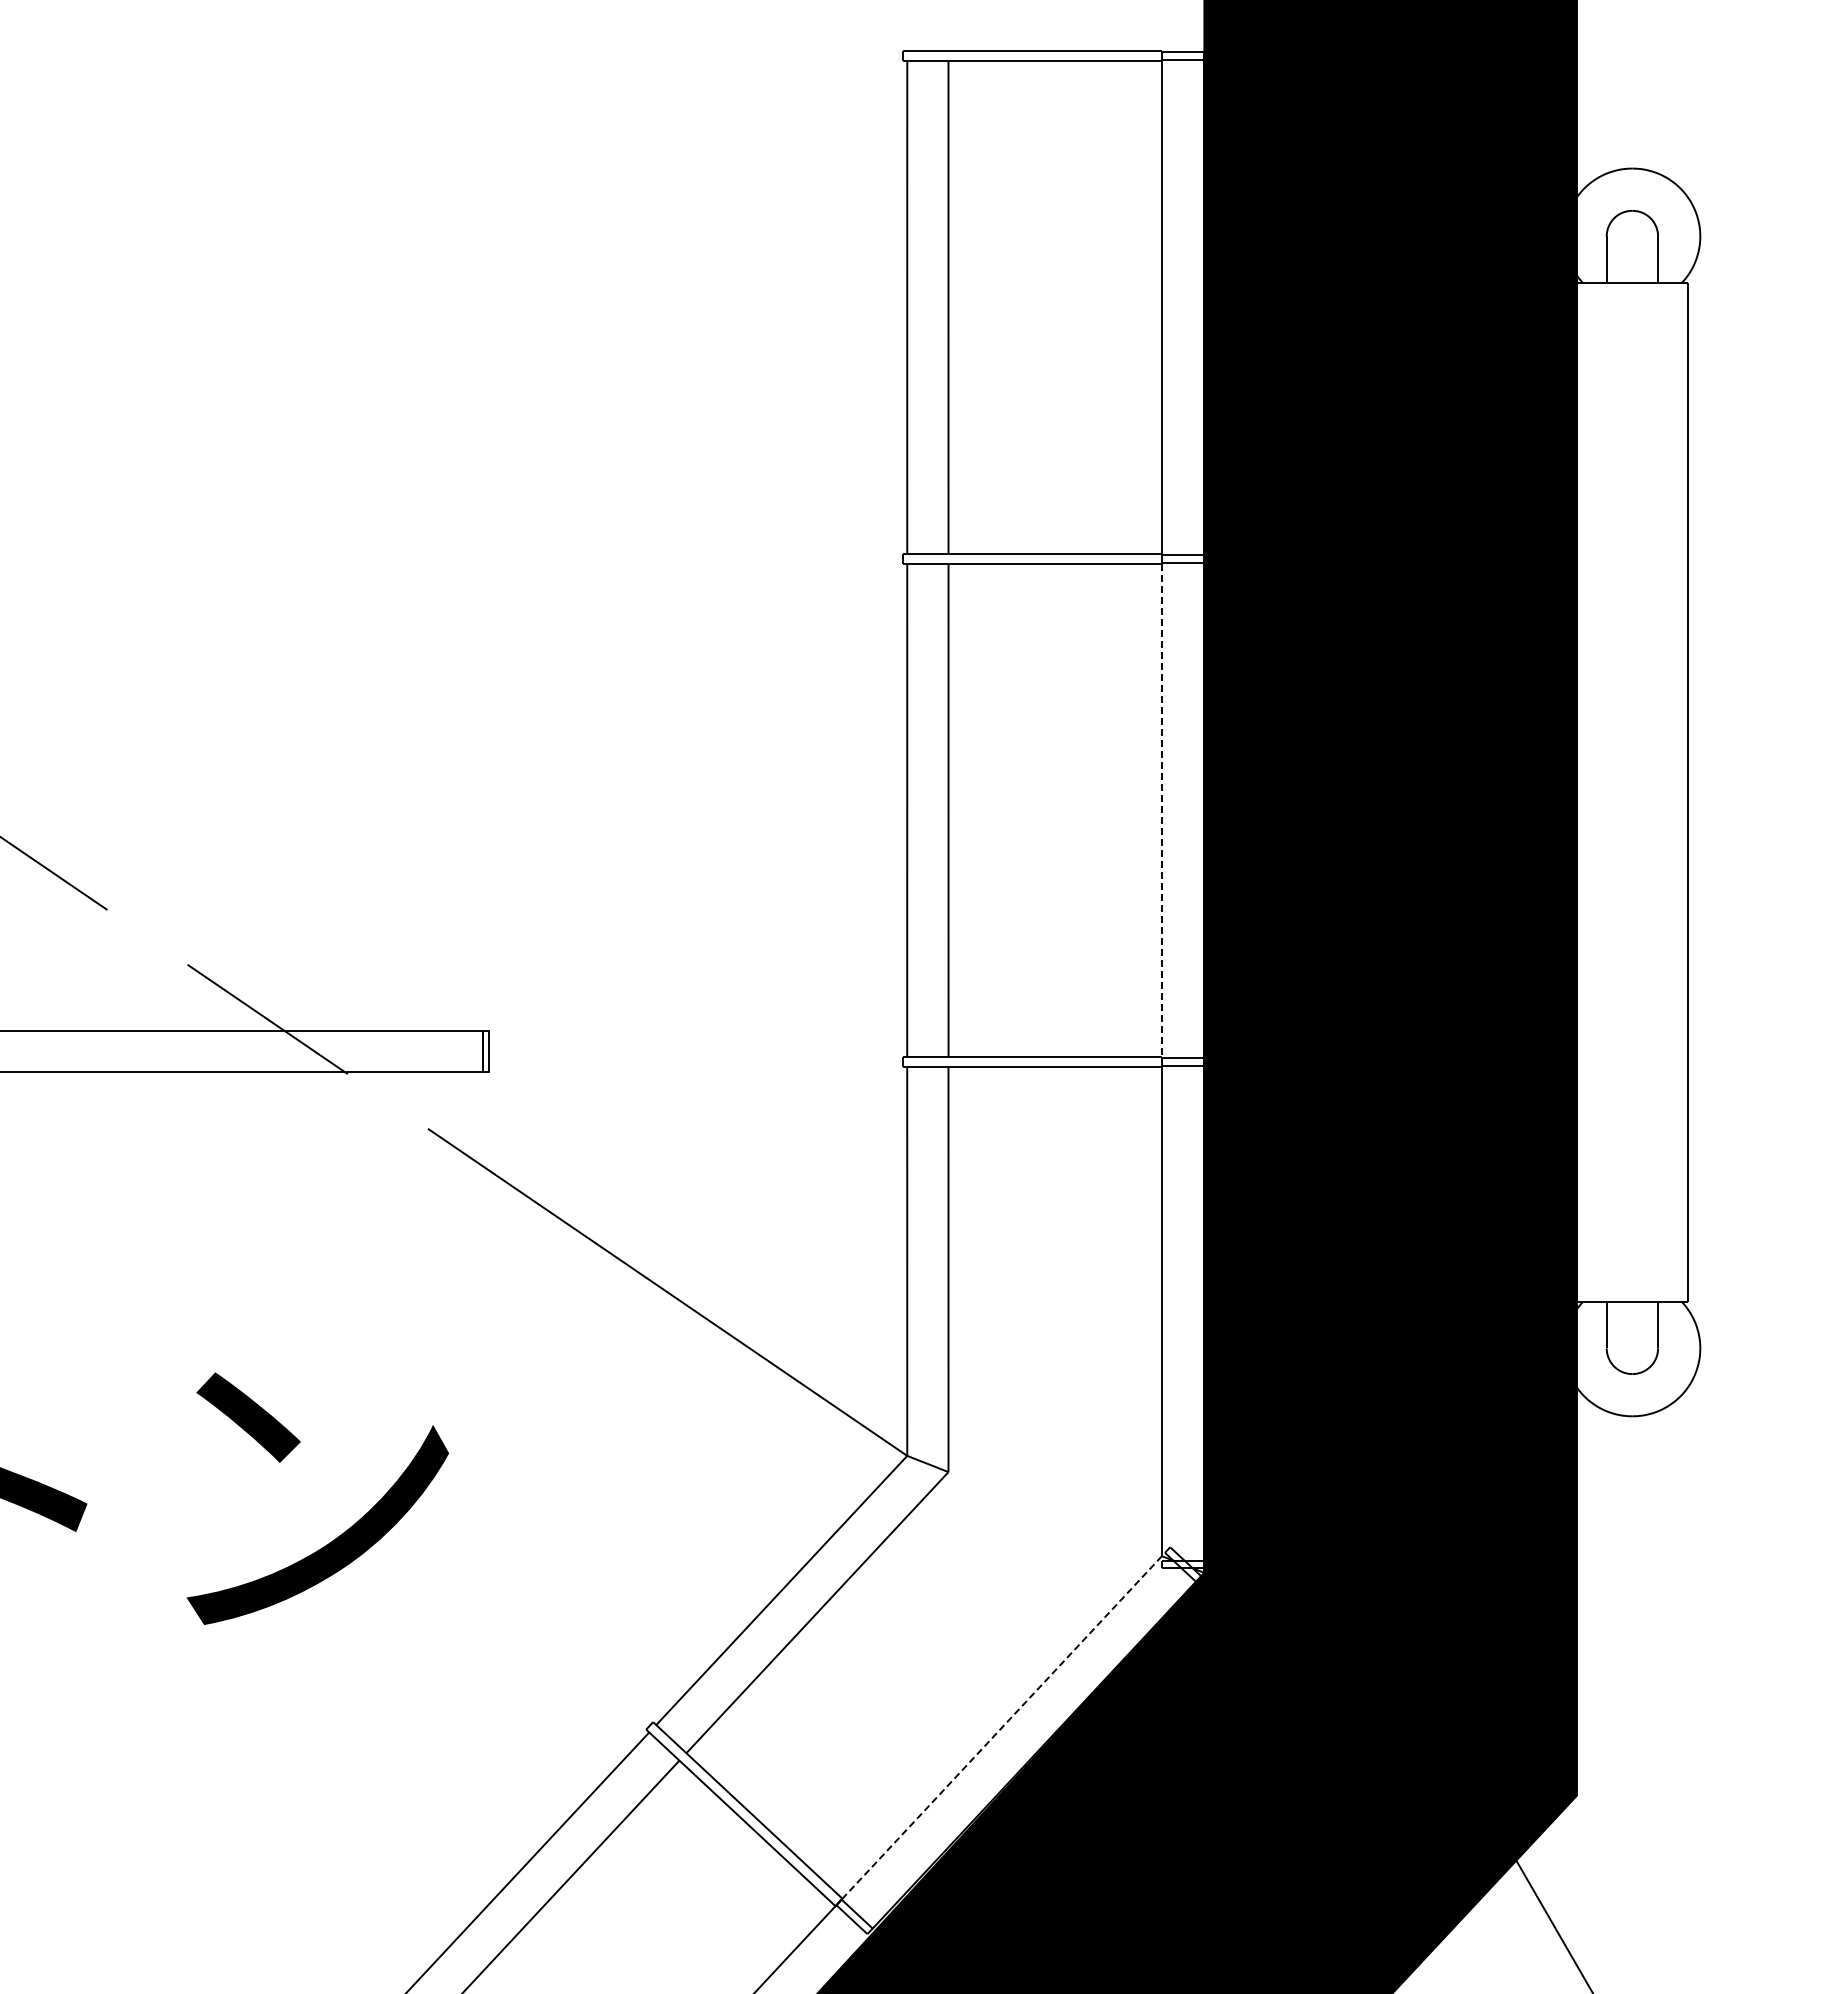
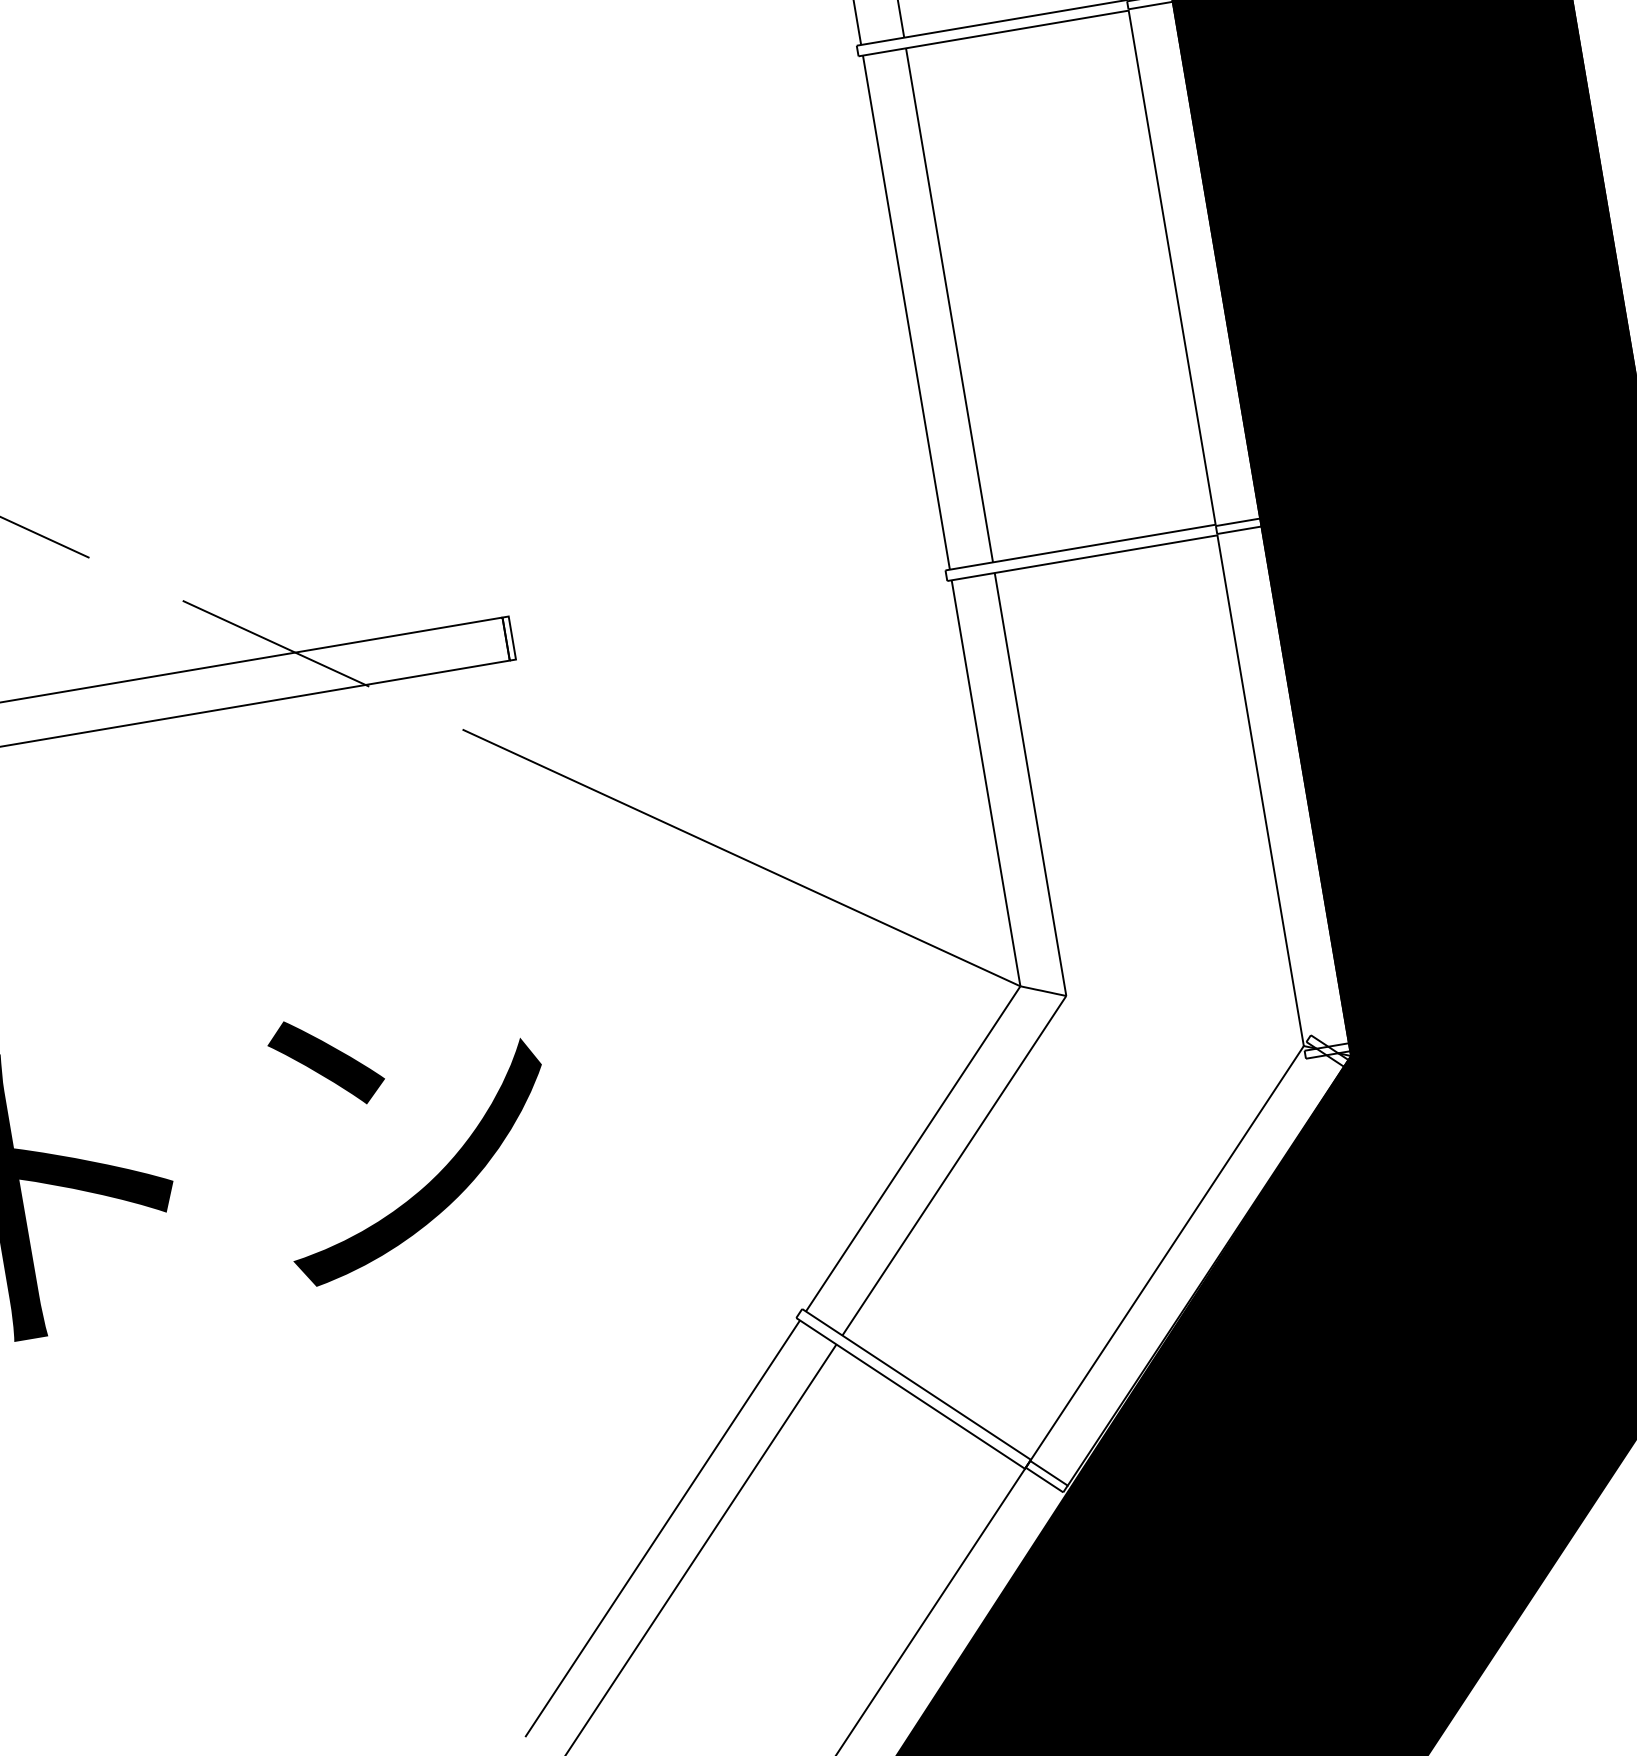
line: (1161, 810) -> (1171, 268), dashed -> solid
line: (1001, 1727) -> (1166, 1253), dashed -> solid

